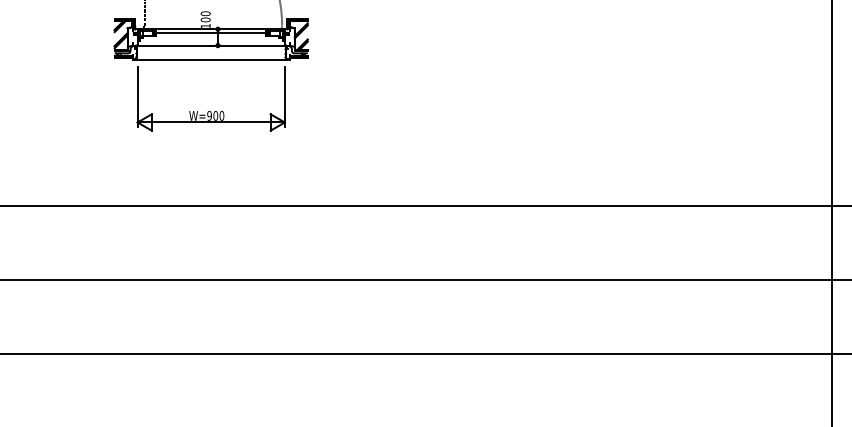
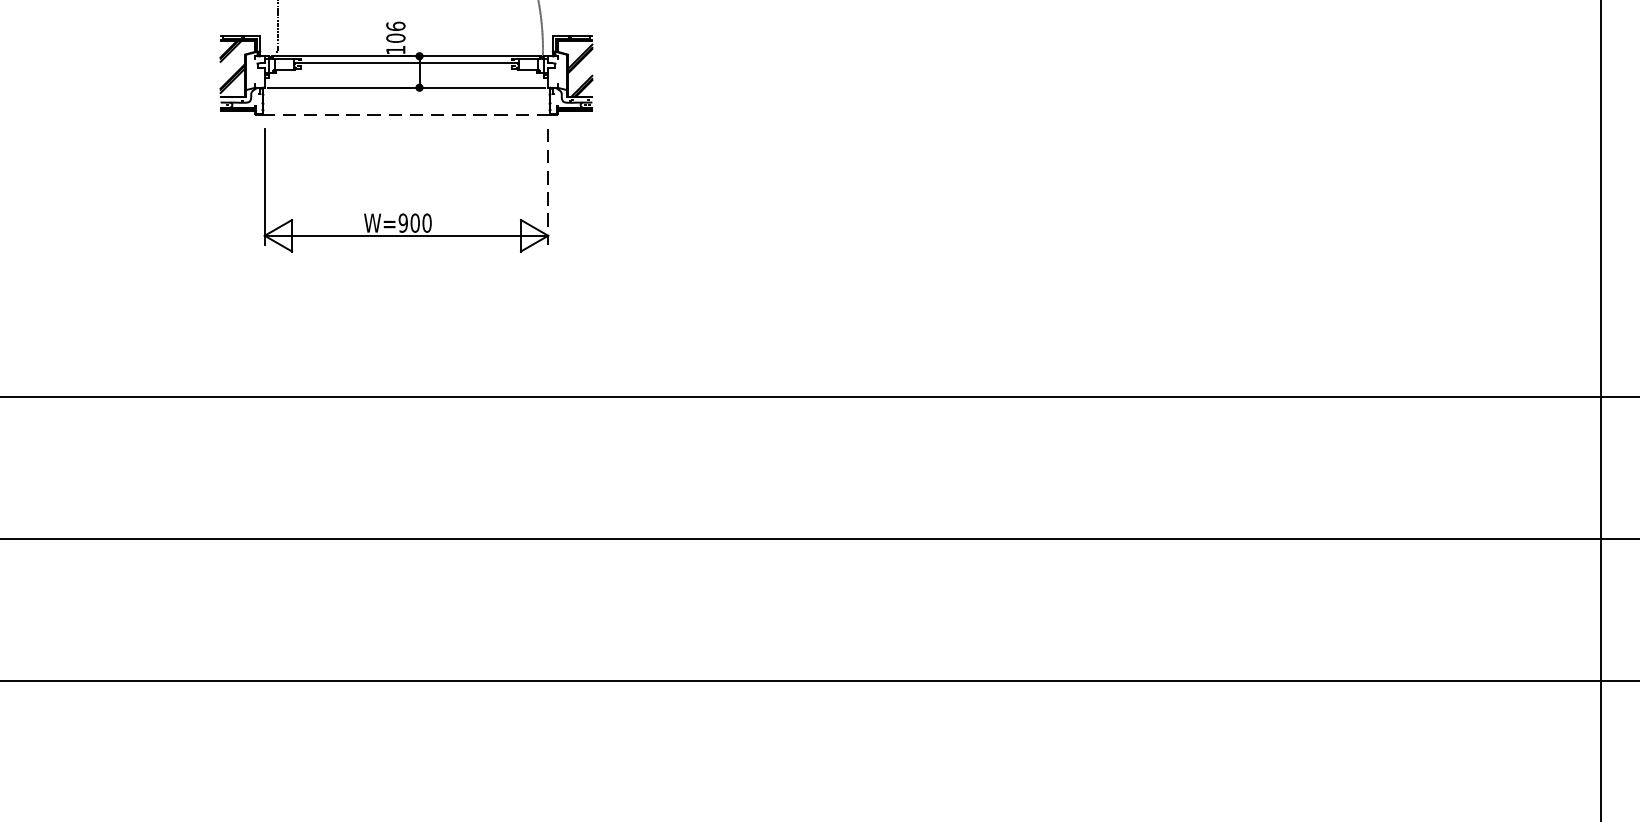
text: (205, 13) -> (395, 25), 100 -> 106
line: (211, 59) -> (407, 114), solid -> dashed
line: (284, 97) -> (547, 187), solid -> dashed

